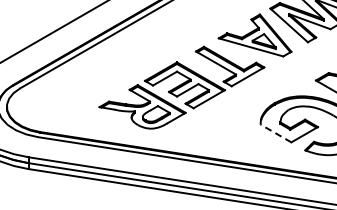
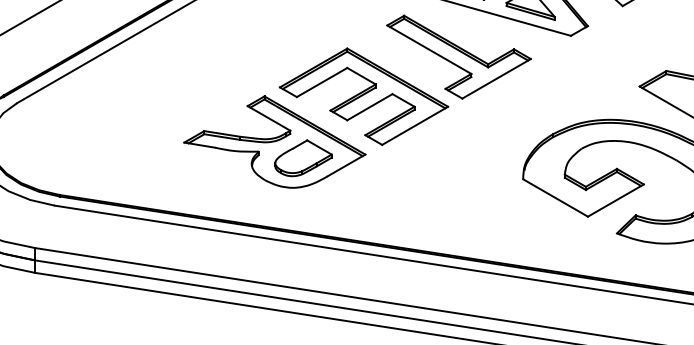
line: (276, 133) -> (556, 197), dashed -> solid

